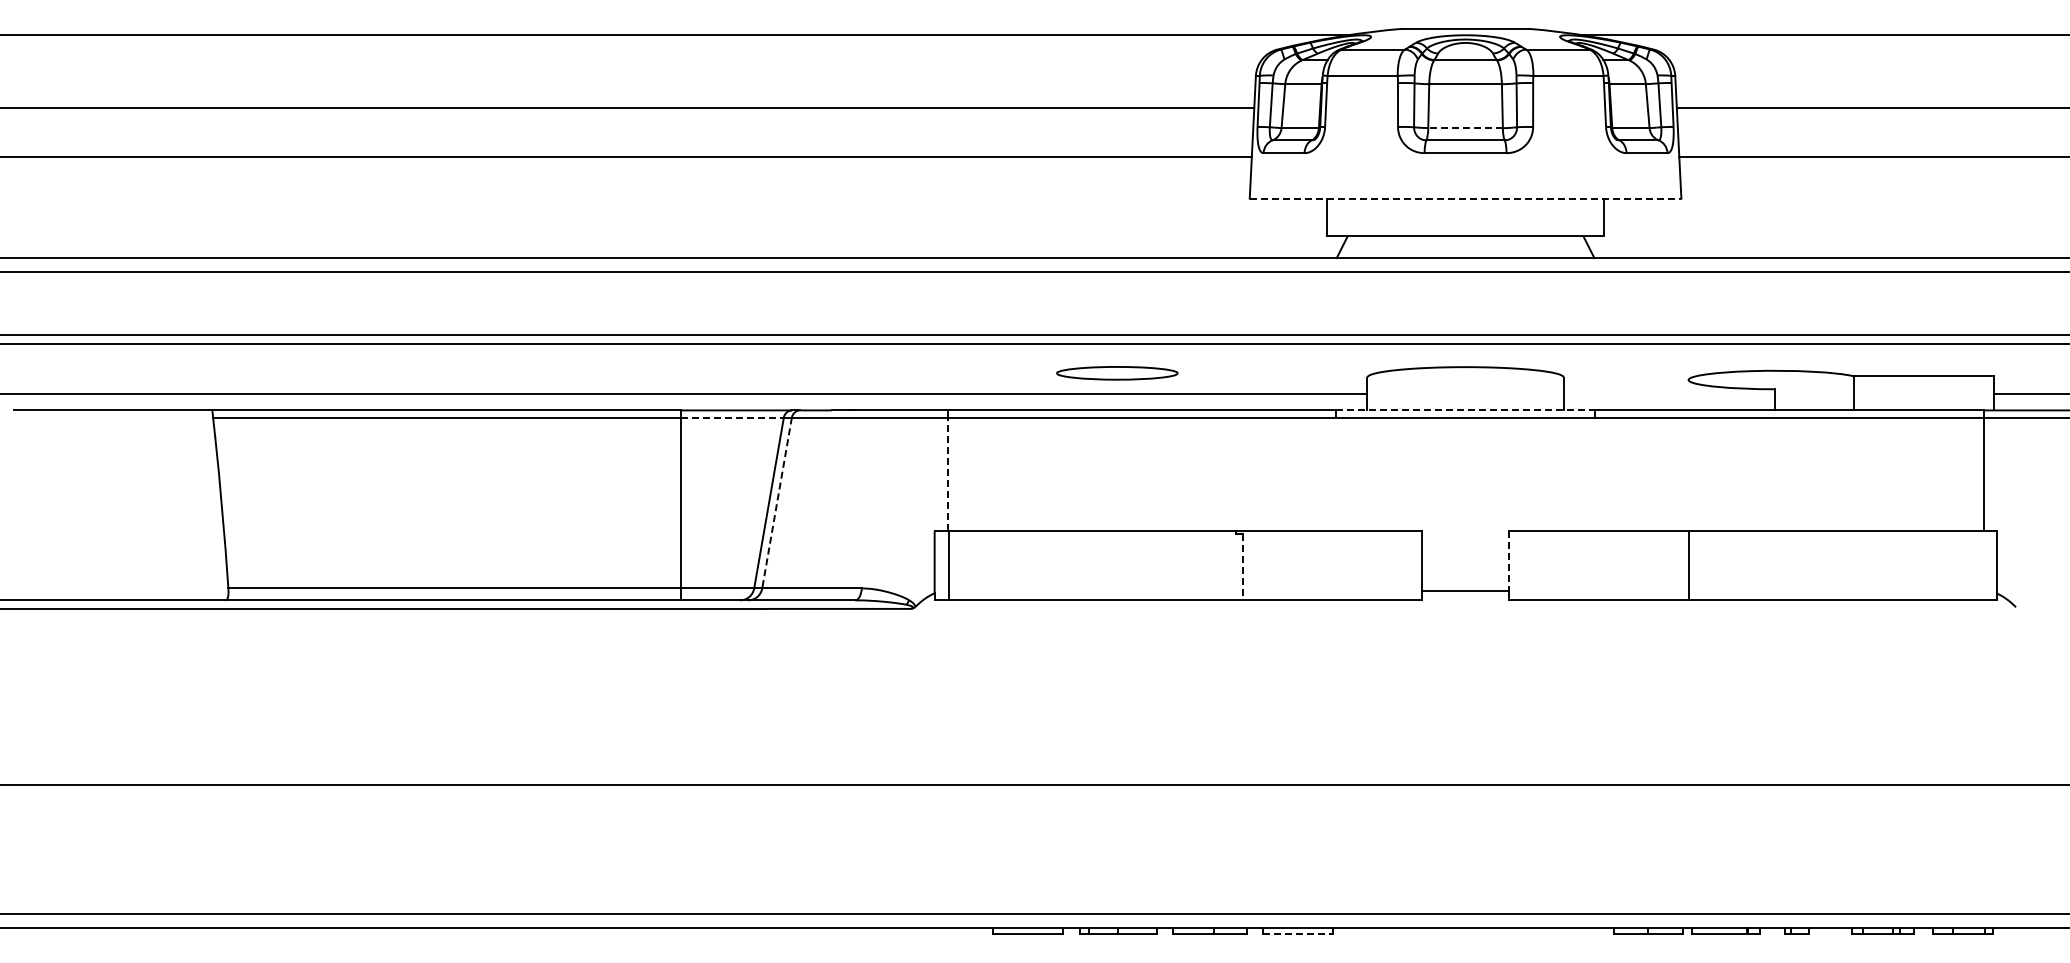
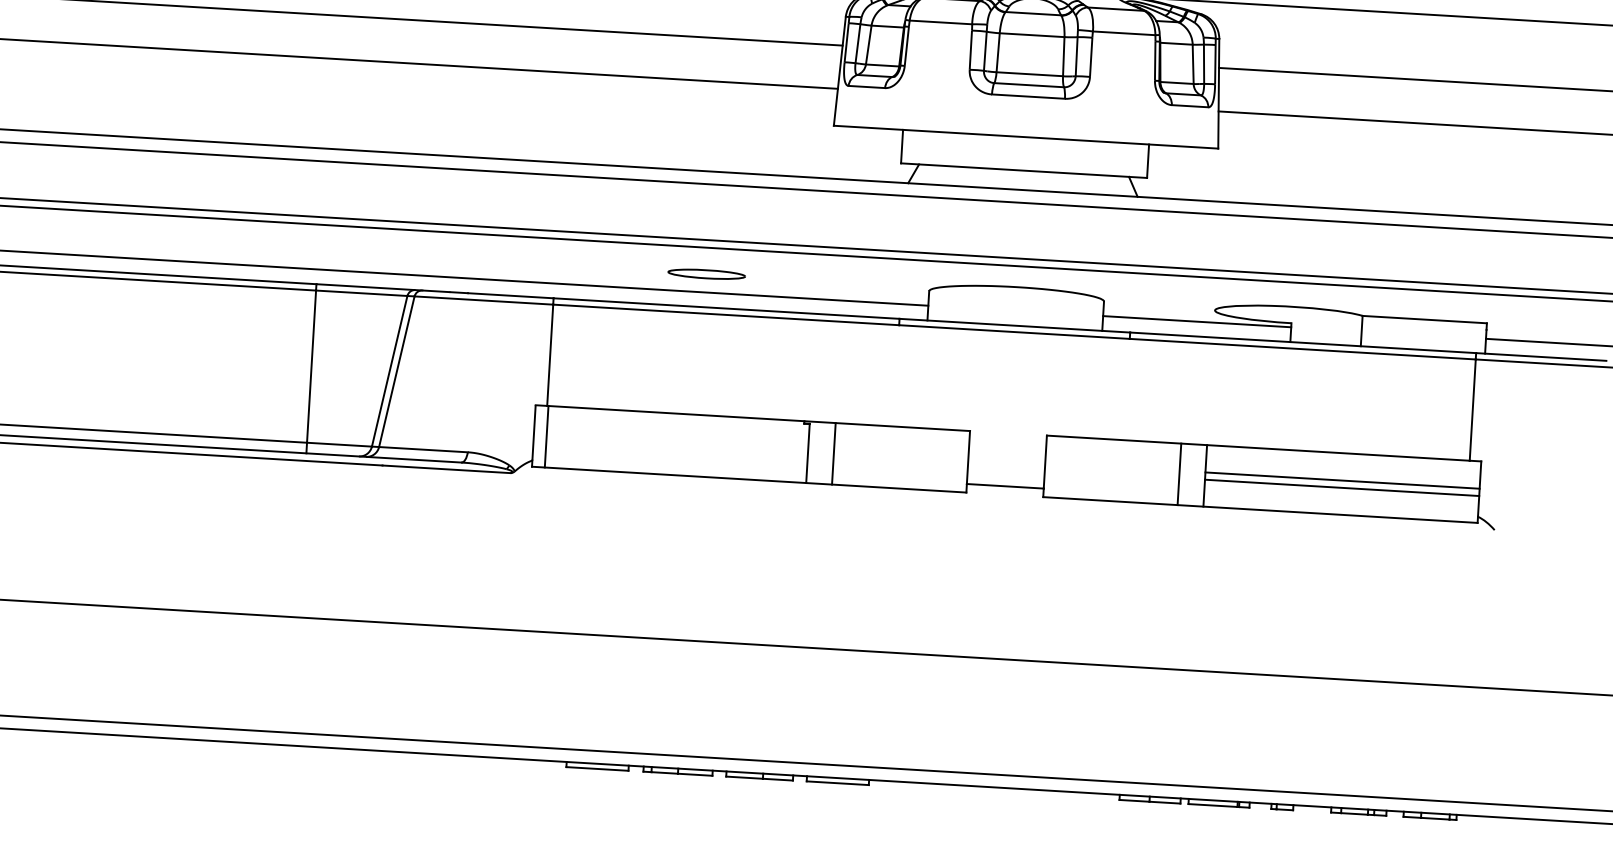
line: (1465, 128) -> (1029, 74), dashed -> solid
line: (1465, 198) -> (1026, 136), dashed -> solid
part: (1117, 373) -> (706, 274), size x0.71
line: (1668, 393) -> (1196, 321), added
line: (1466, 410) -> (1015, 325), dashed -> solid
line: (733, 417) -> (362, 293), dashed -> solid
line: (947, 474) -> (550, 355), dashed -> solid
line: (777, 502) -> (397, 371), dashed -> solid
line: (1508, 561) -> (1045, 462), dashed -> solid
line: (1842, 561) -> (1342, 480), added
line: (1271, 565) -> (833, 453), added
line: (1659, 565) -> (1179, 474), added
line: (1242, 567) -> (807, 453), dashed -> solid
line: (1842, 570) -> (1342, 488), added
line: (1297, 934) -> (837, 783), dashed -> solid

